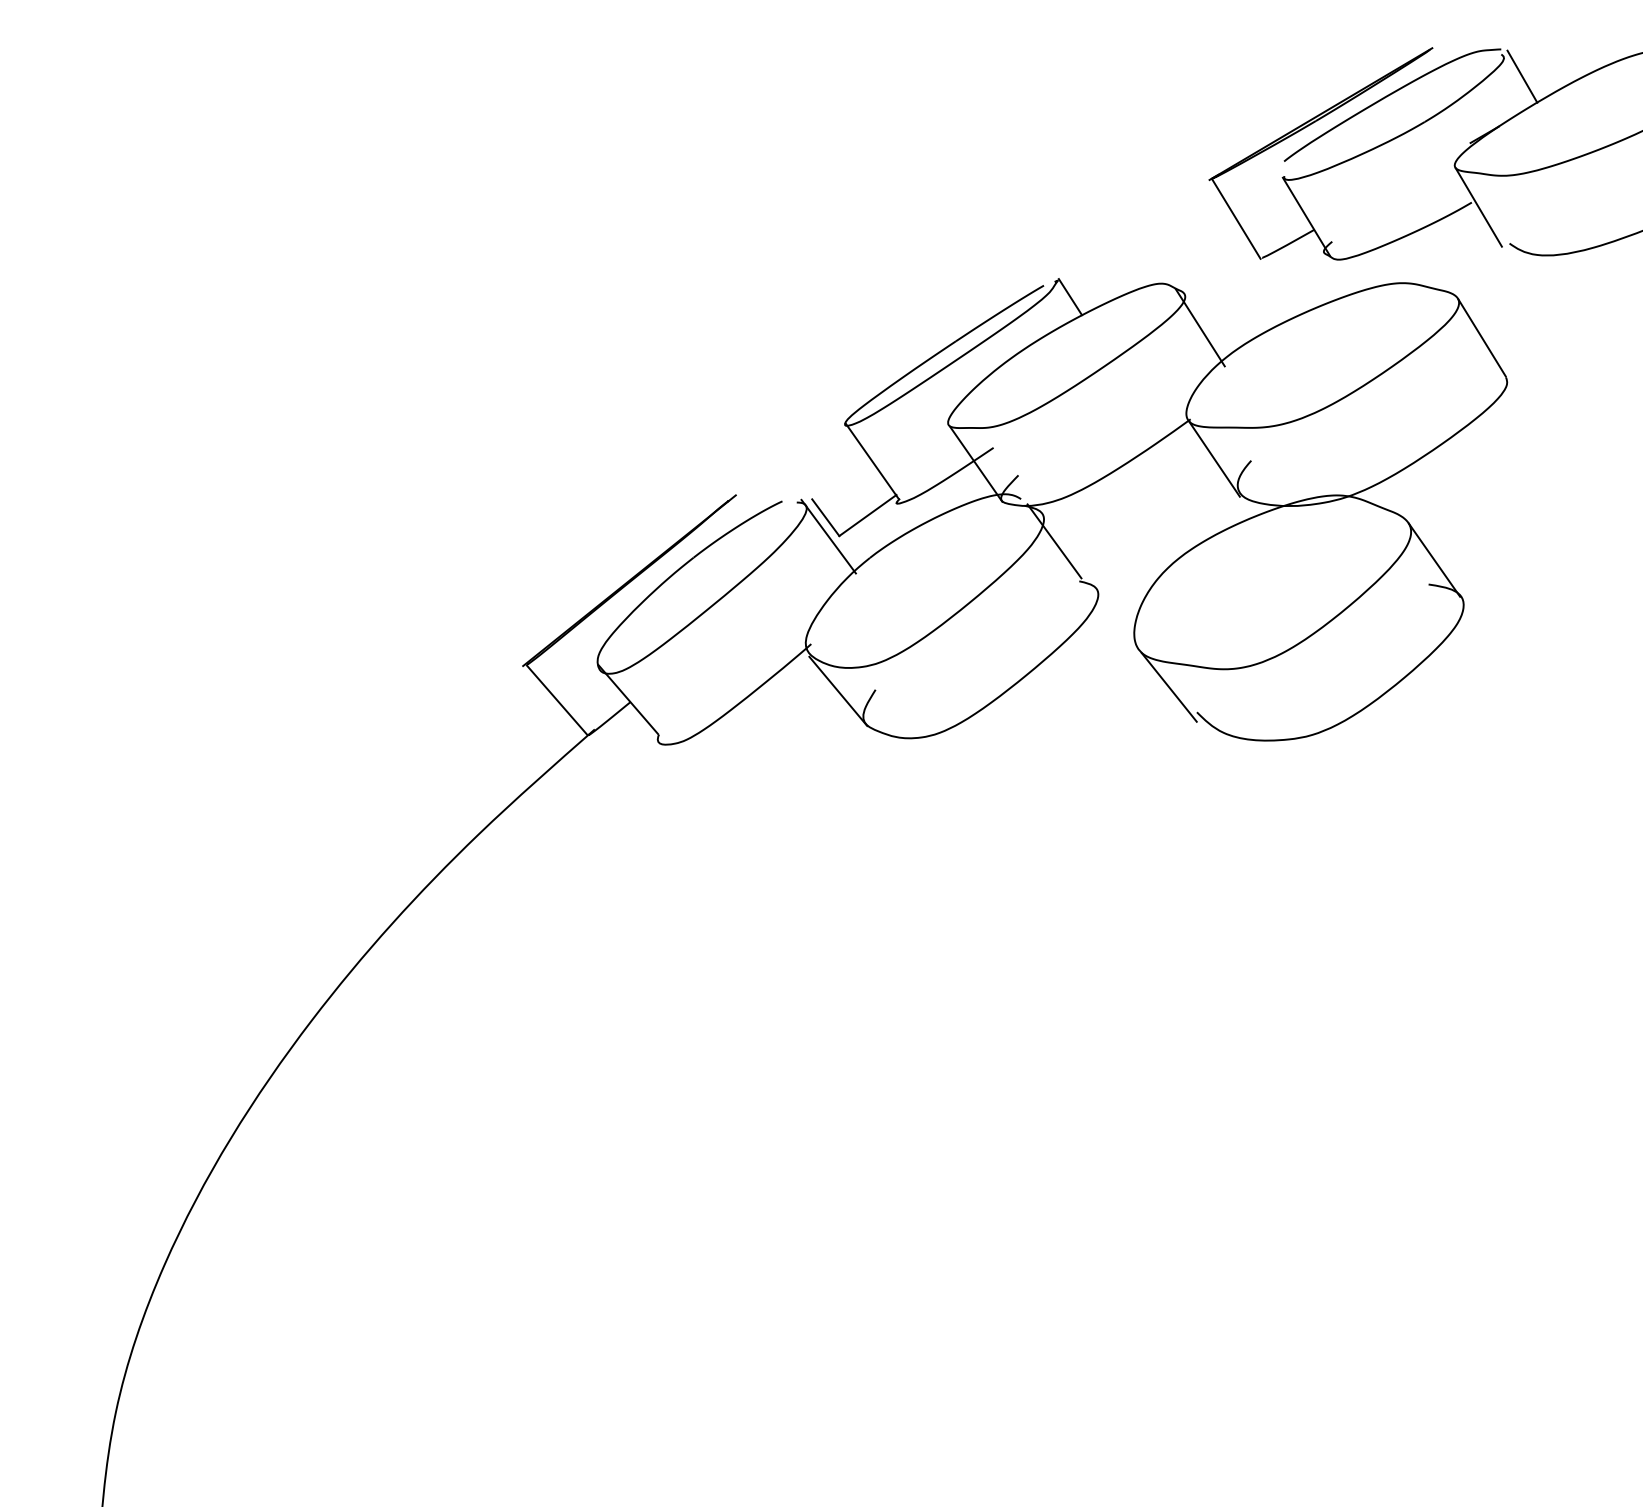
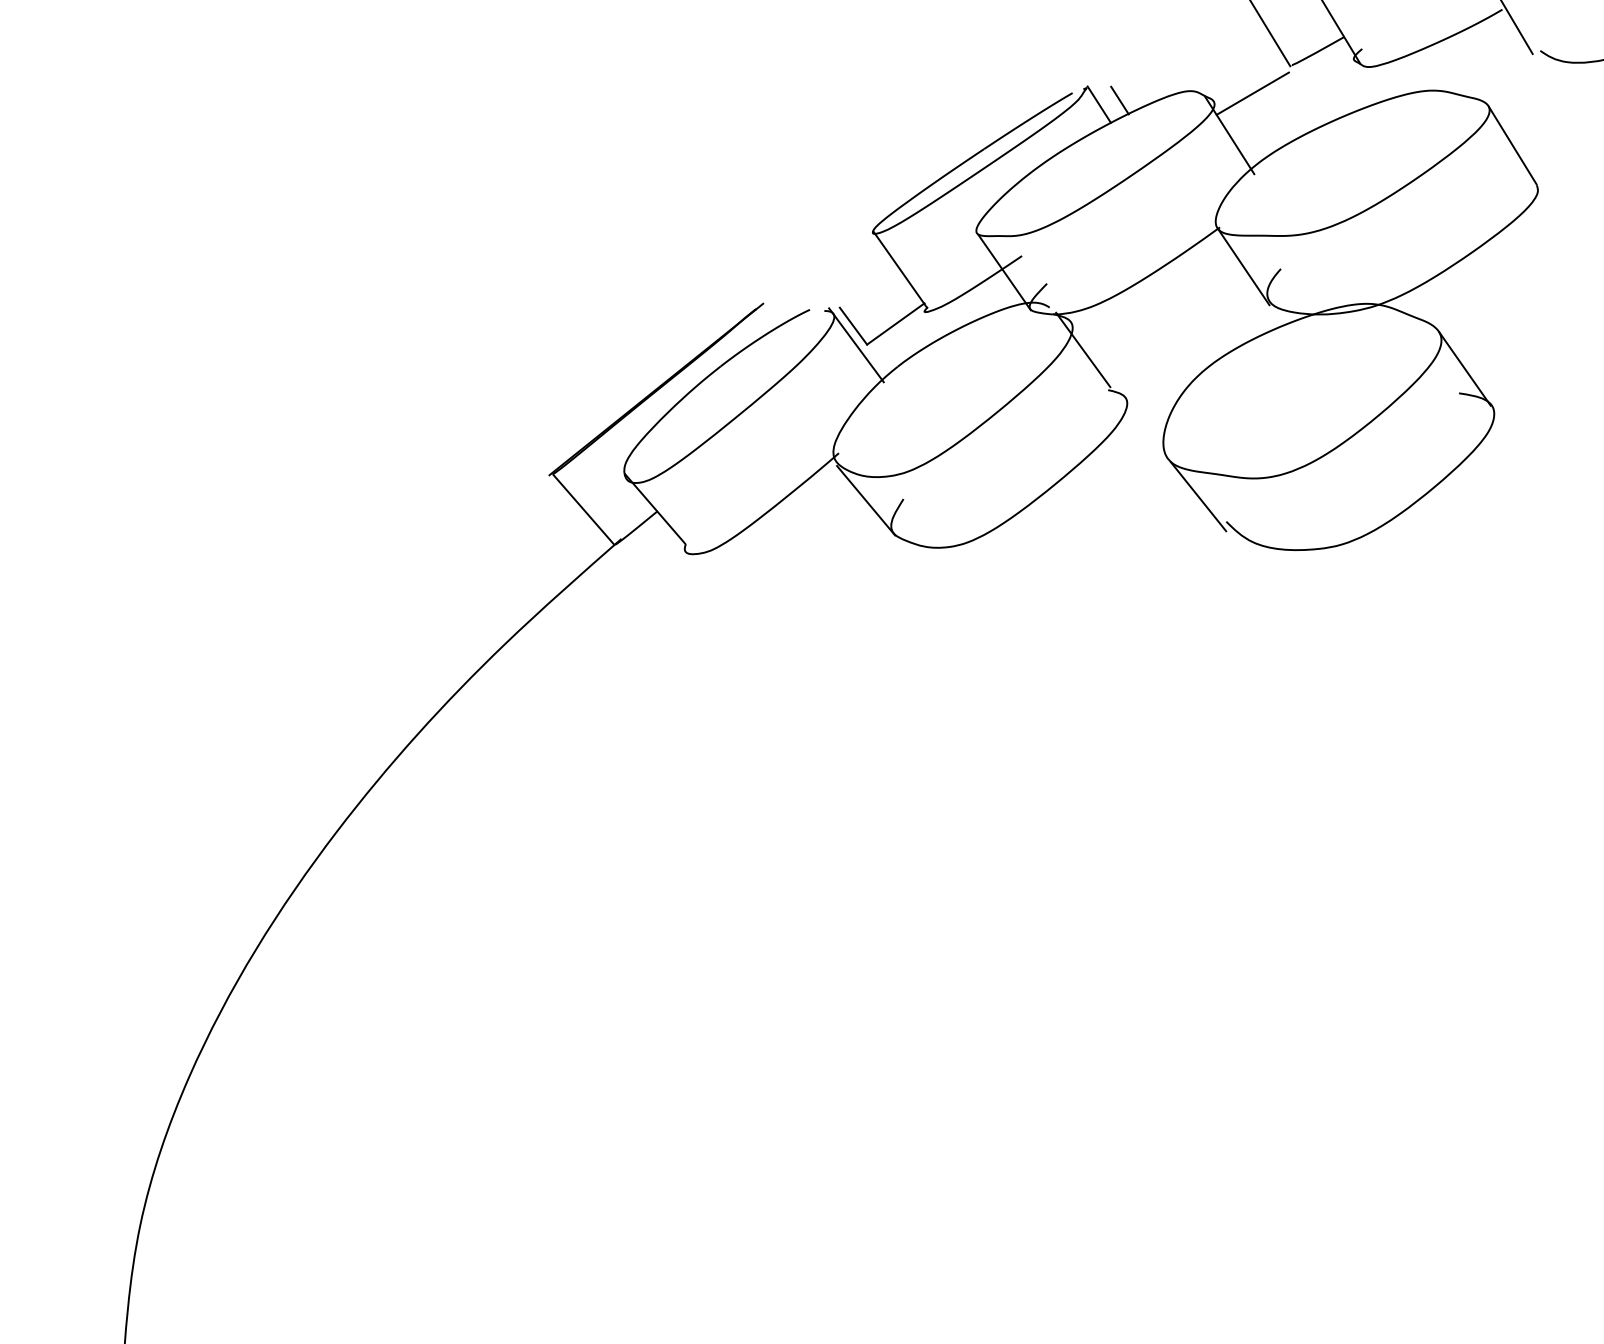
line: (1223, 286) -> (1253, 93), added
line: (1090, 292) -> (1119, 99), added

